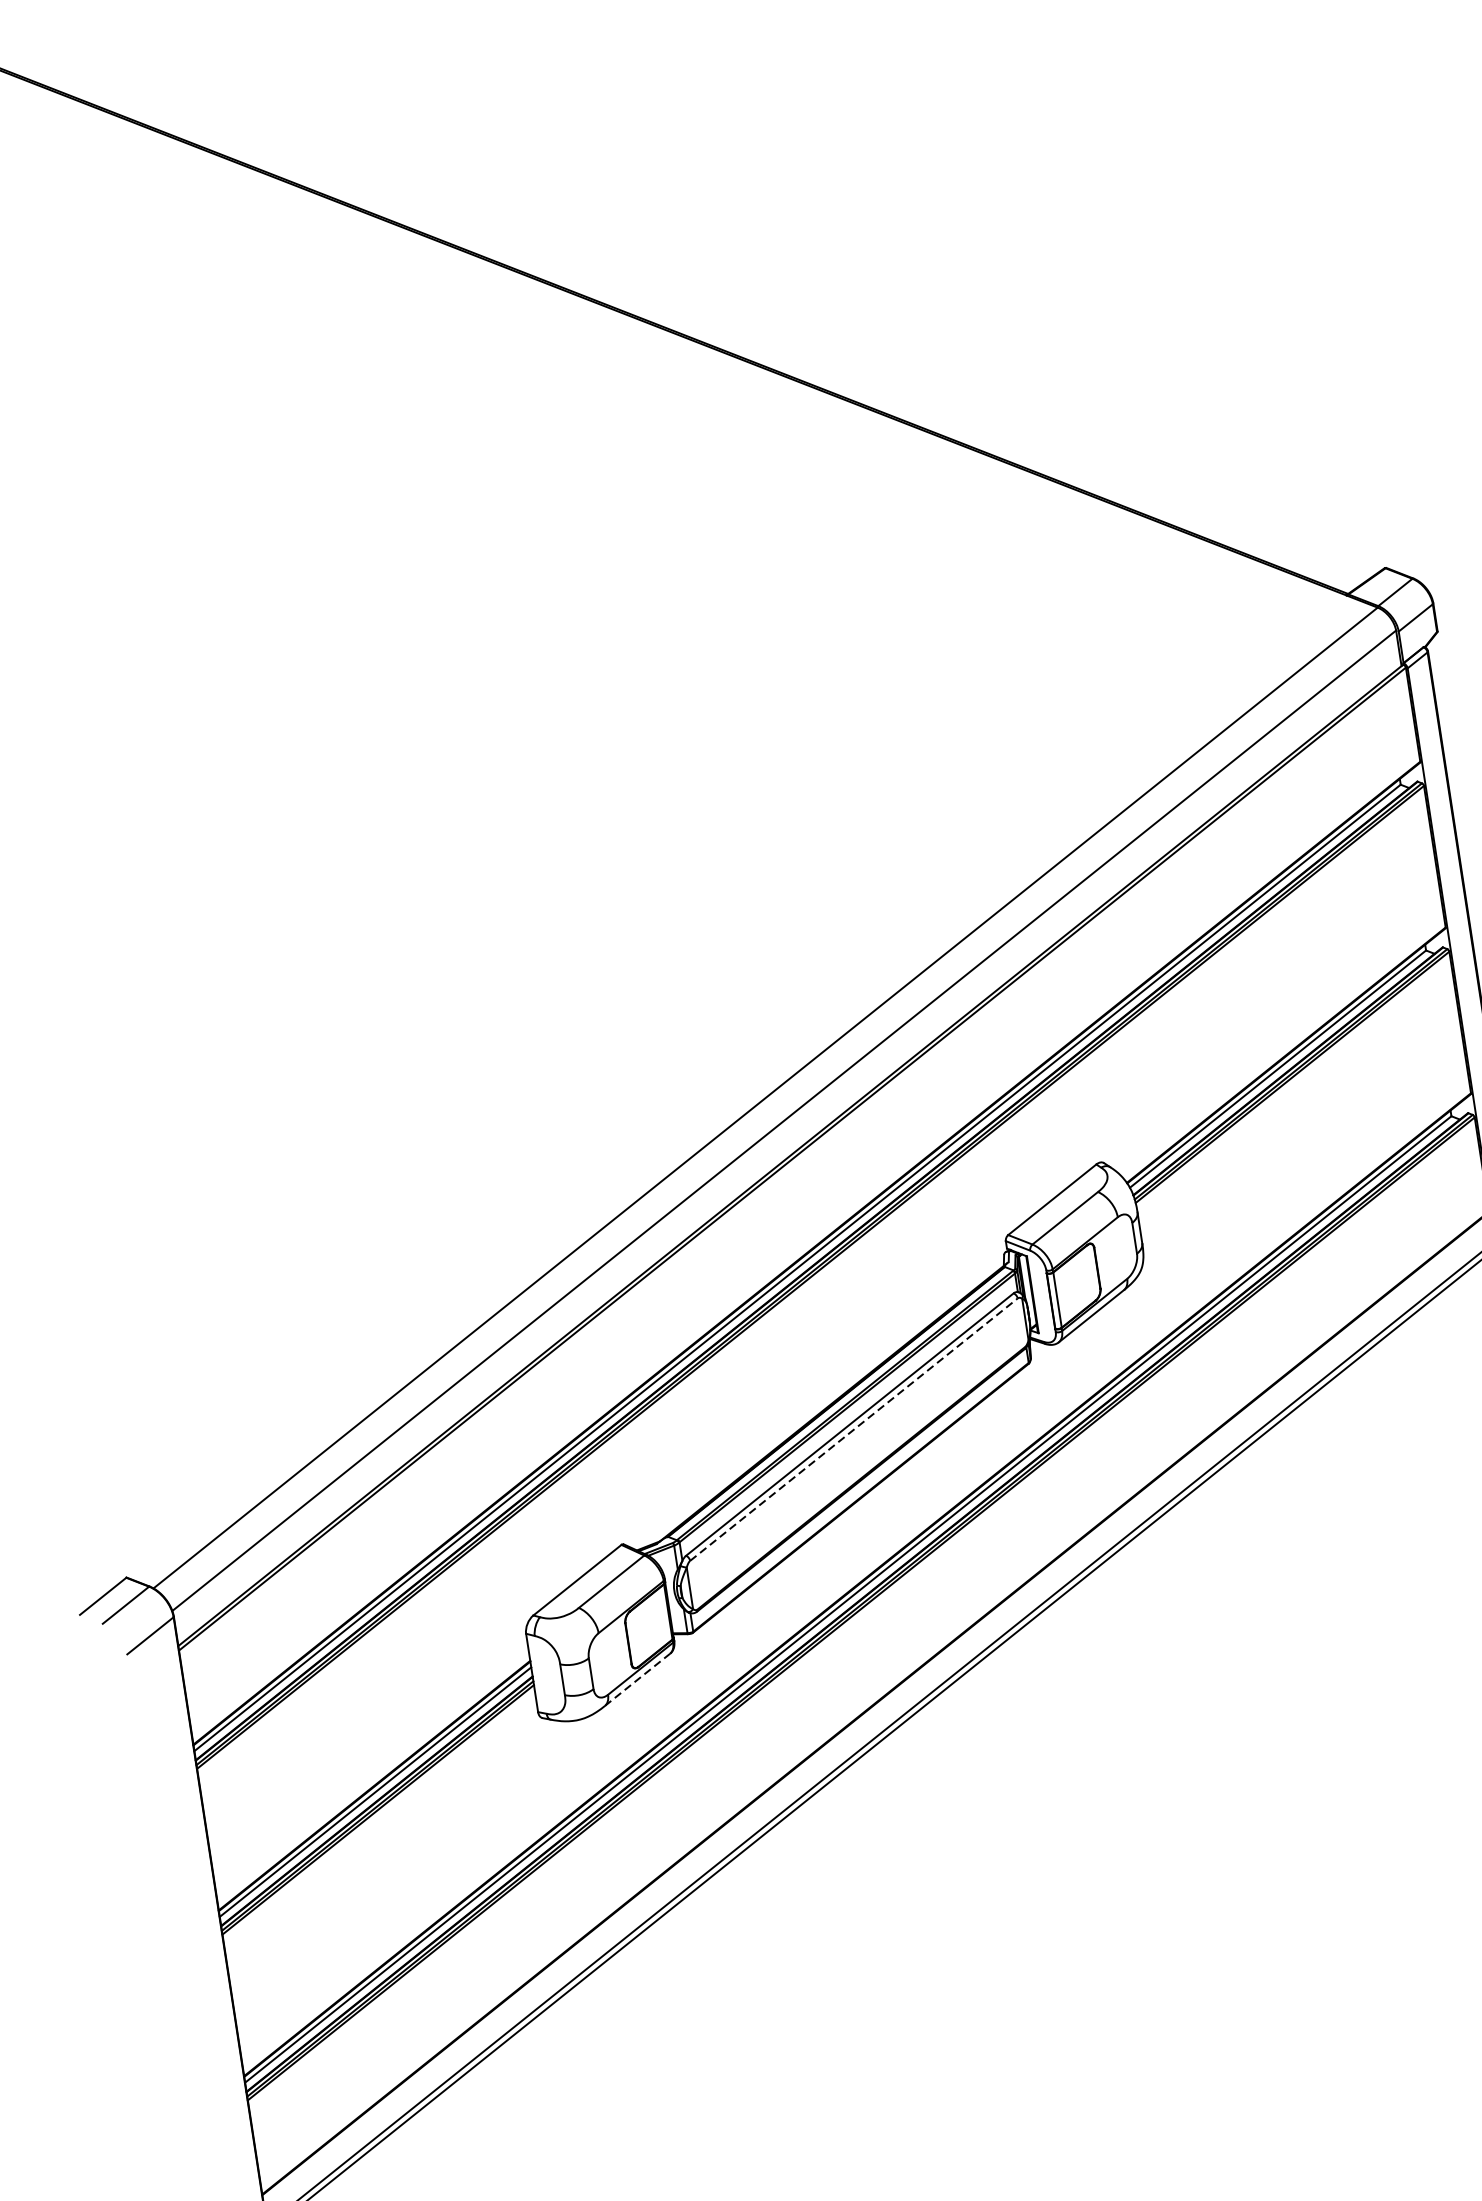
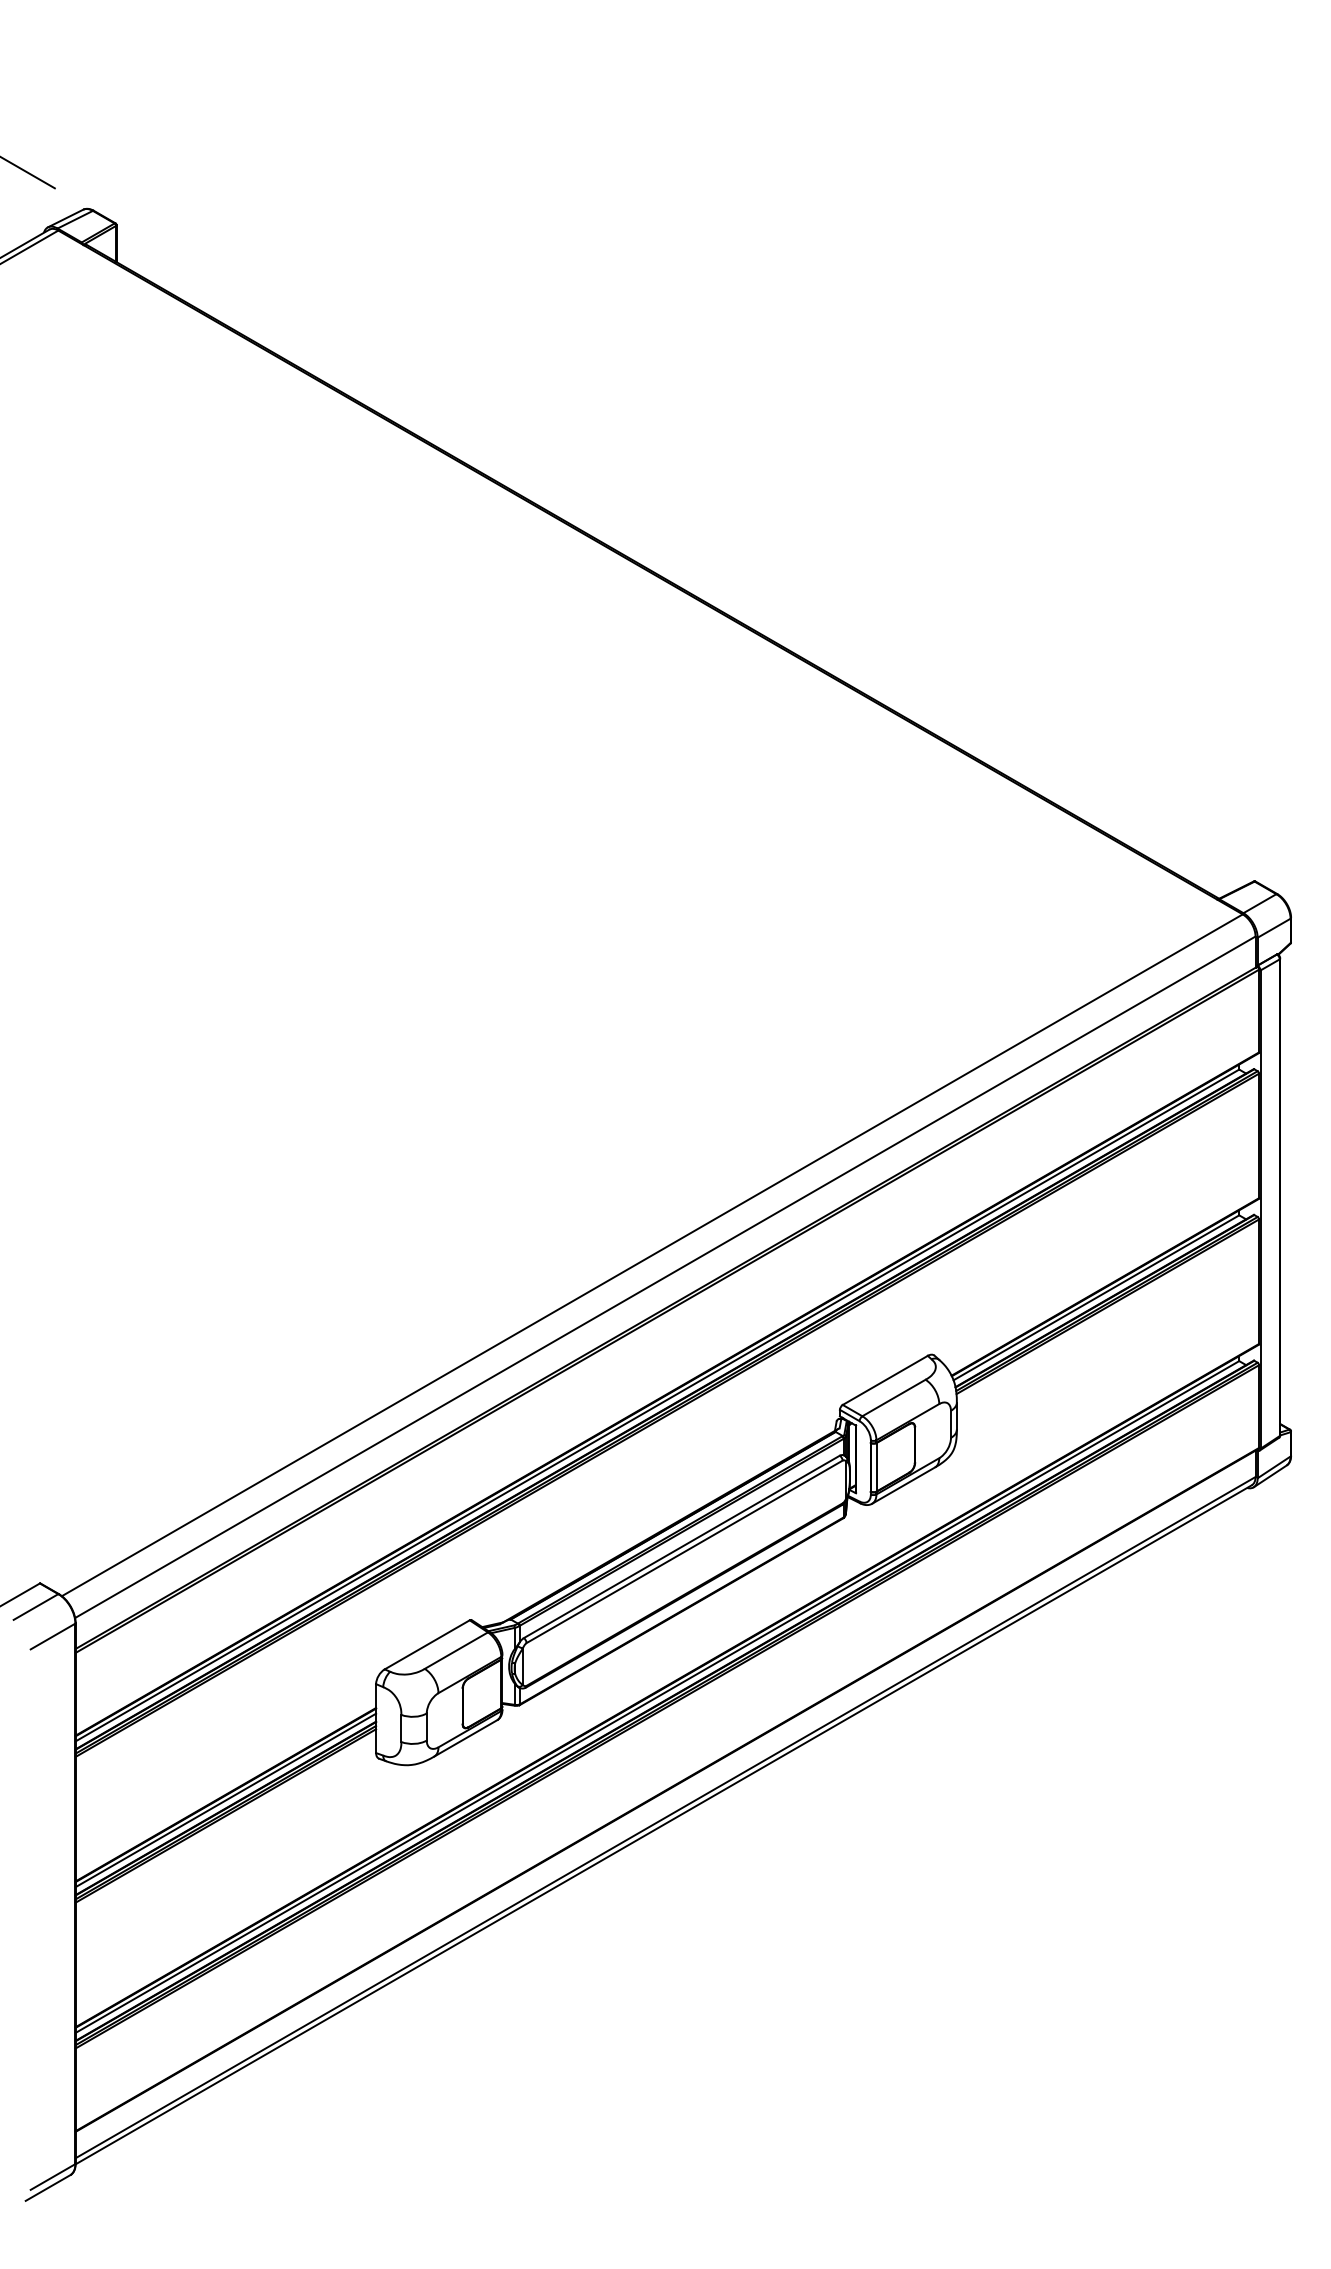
line: (854, 1429) -> (685, 1551), dashed -> solid
line: (638, 1679) -> (466, 1738), dashed -> solid

